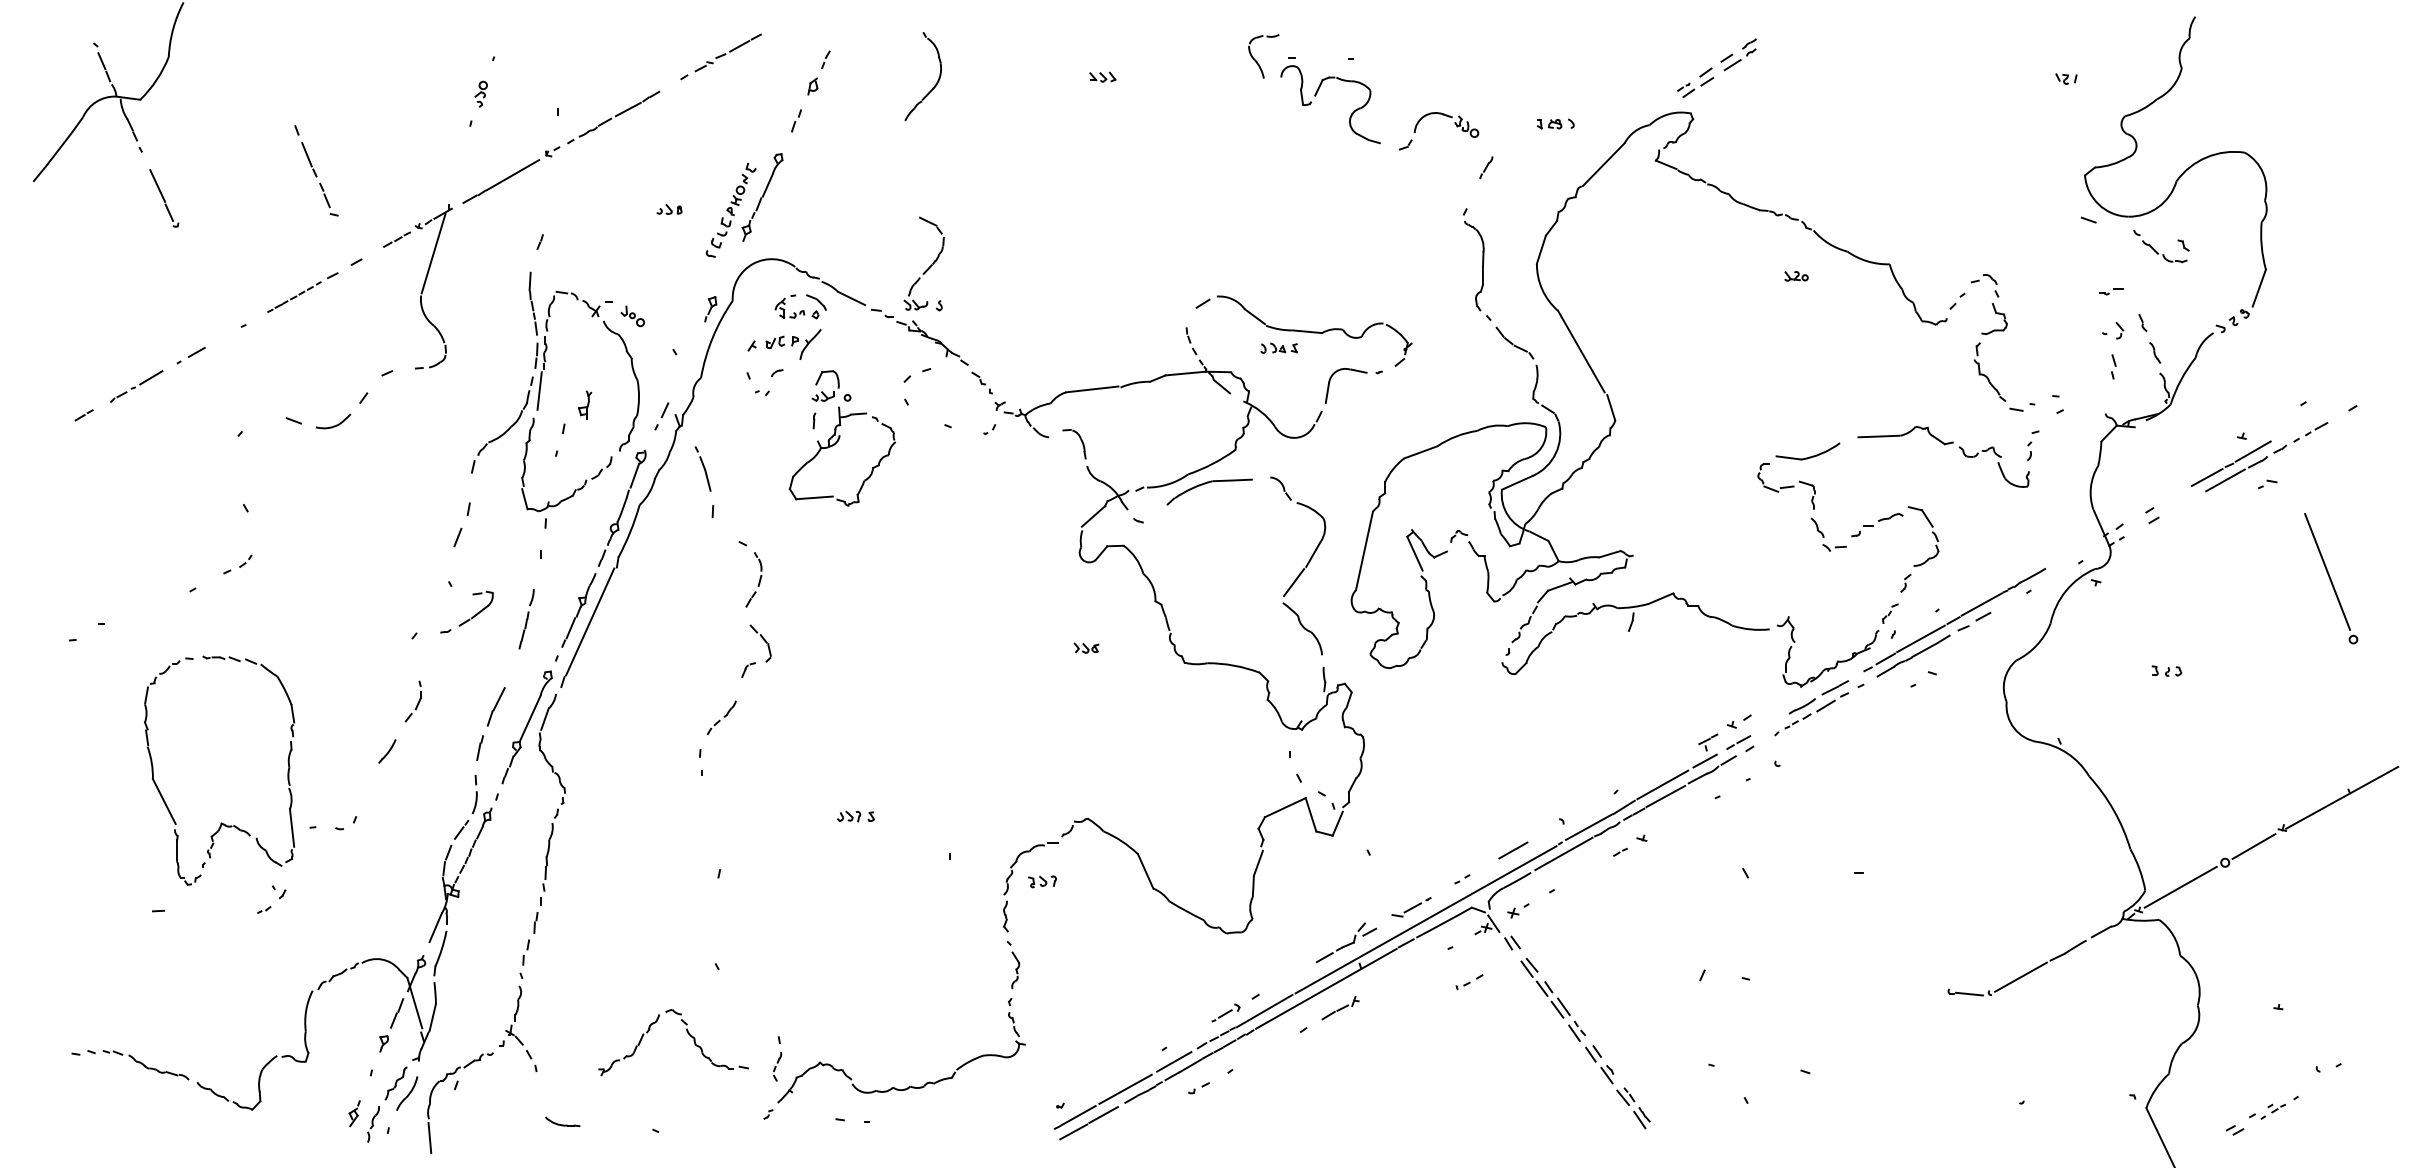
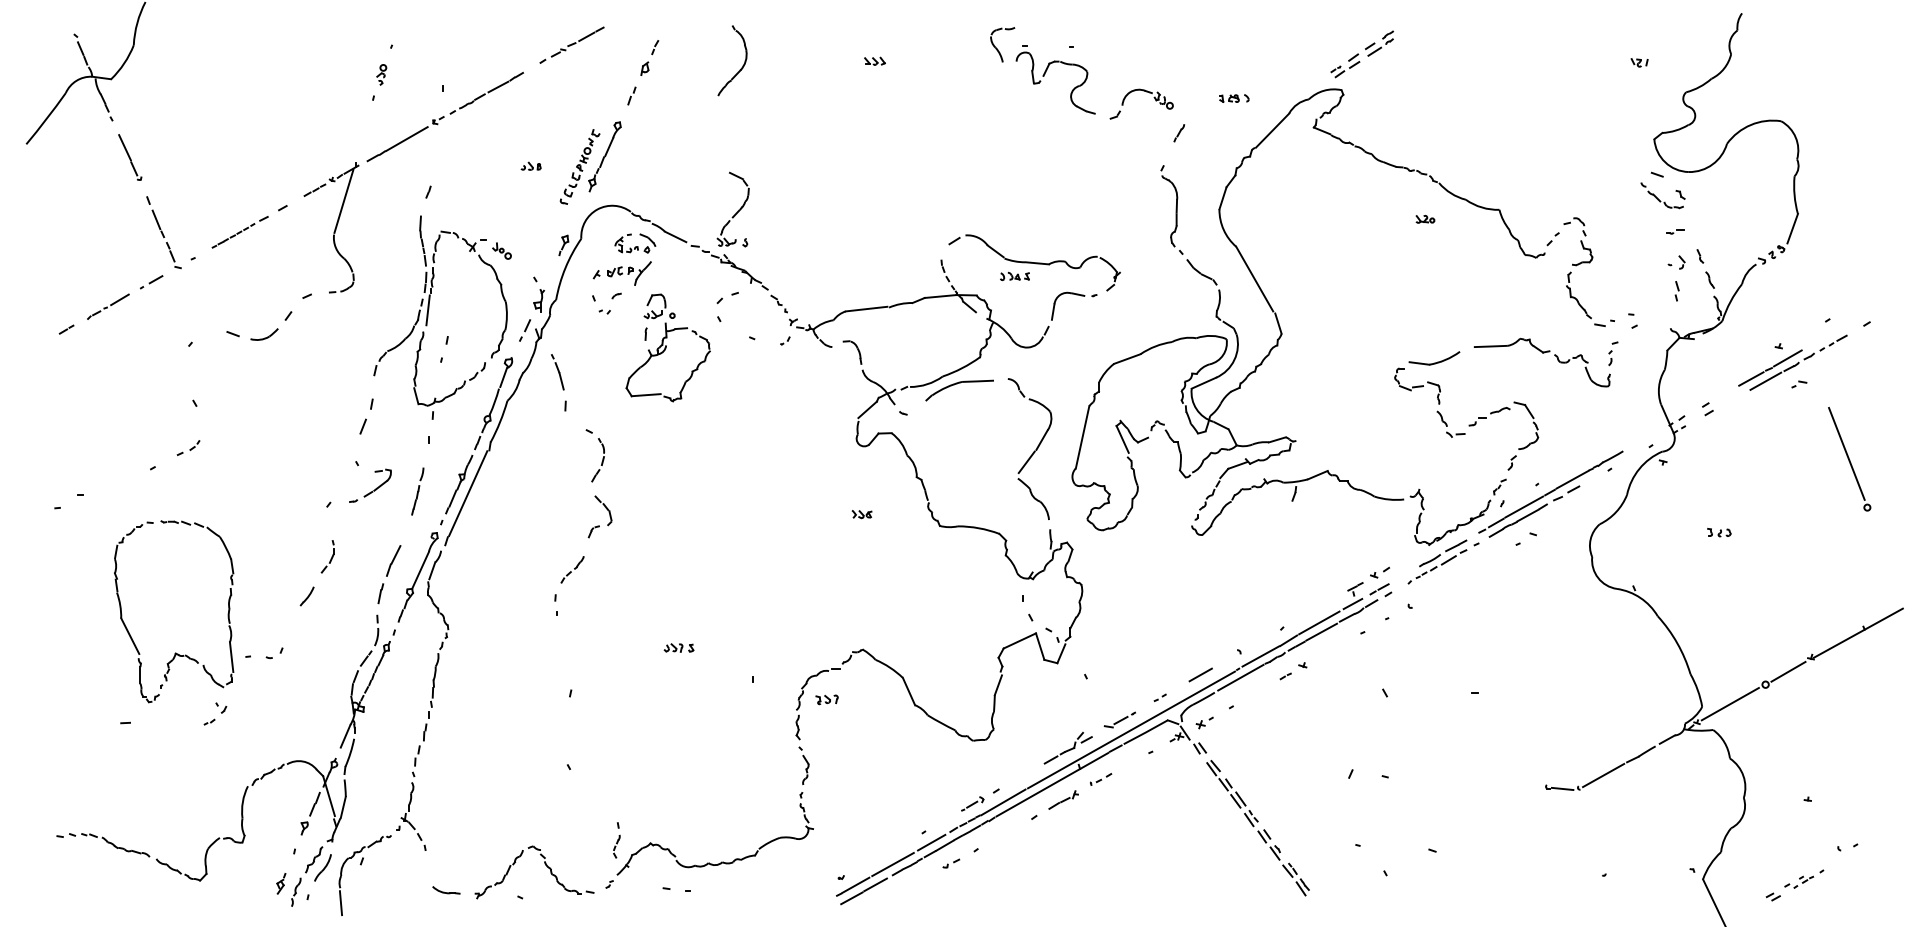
part: (315, 170) -> (163, 232), moved
part: (2160, 246) -> (1662, 195), moved
part: (584, 405) -> (538, 300), moved
part: (1470, 982) -> (1101, 779), moved
part: (687, 1033) -> (545, 865), moved

